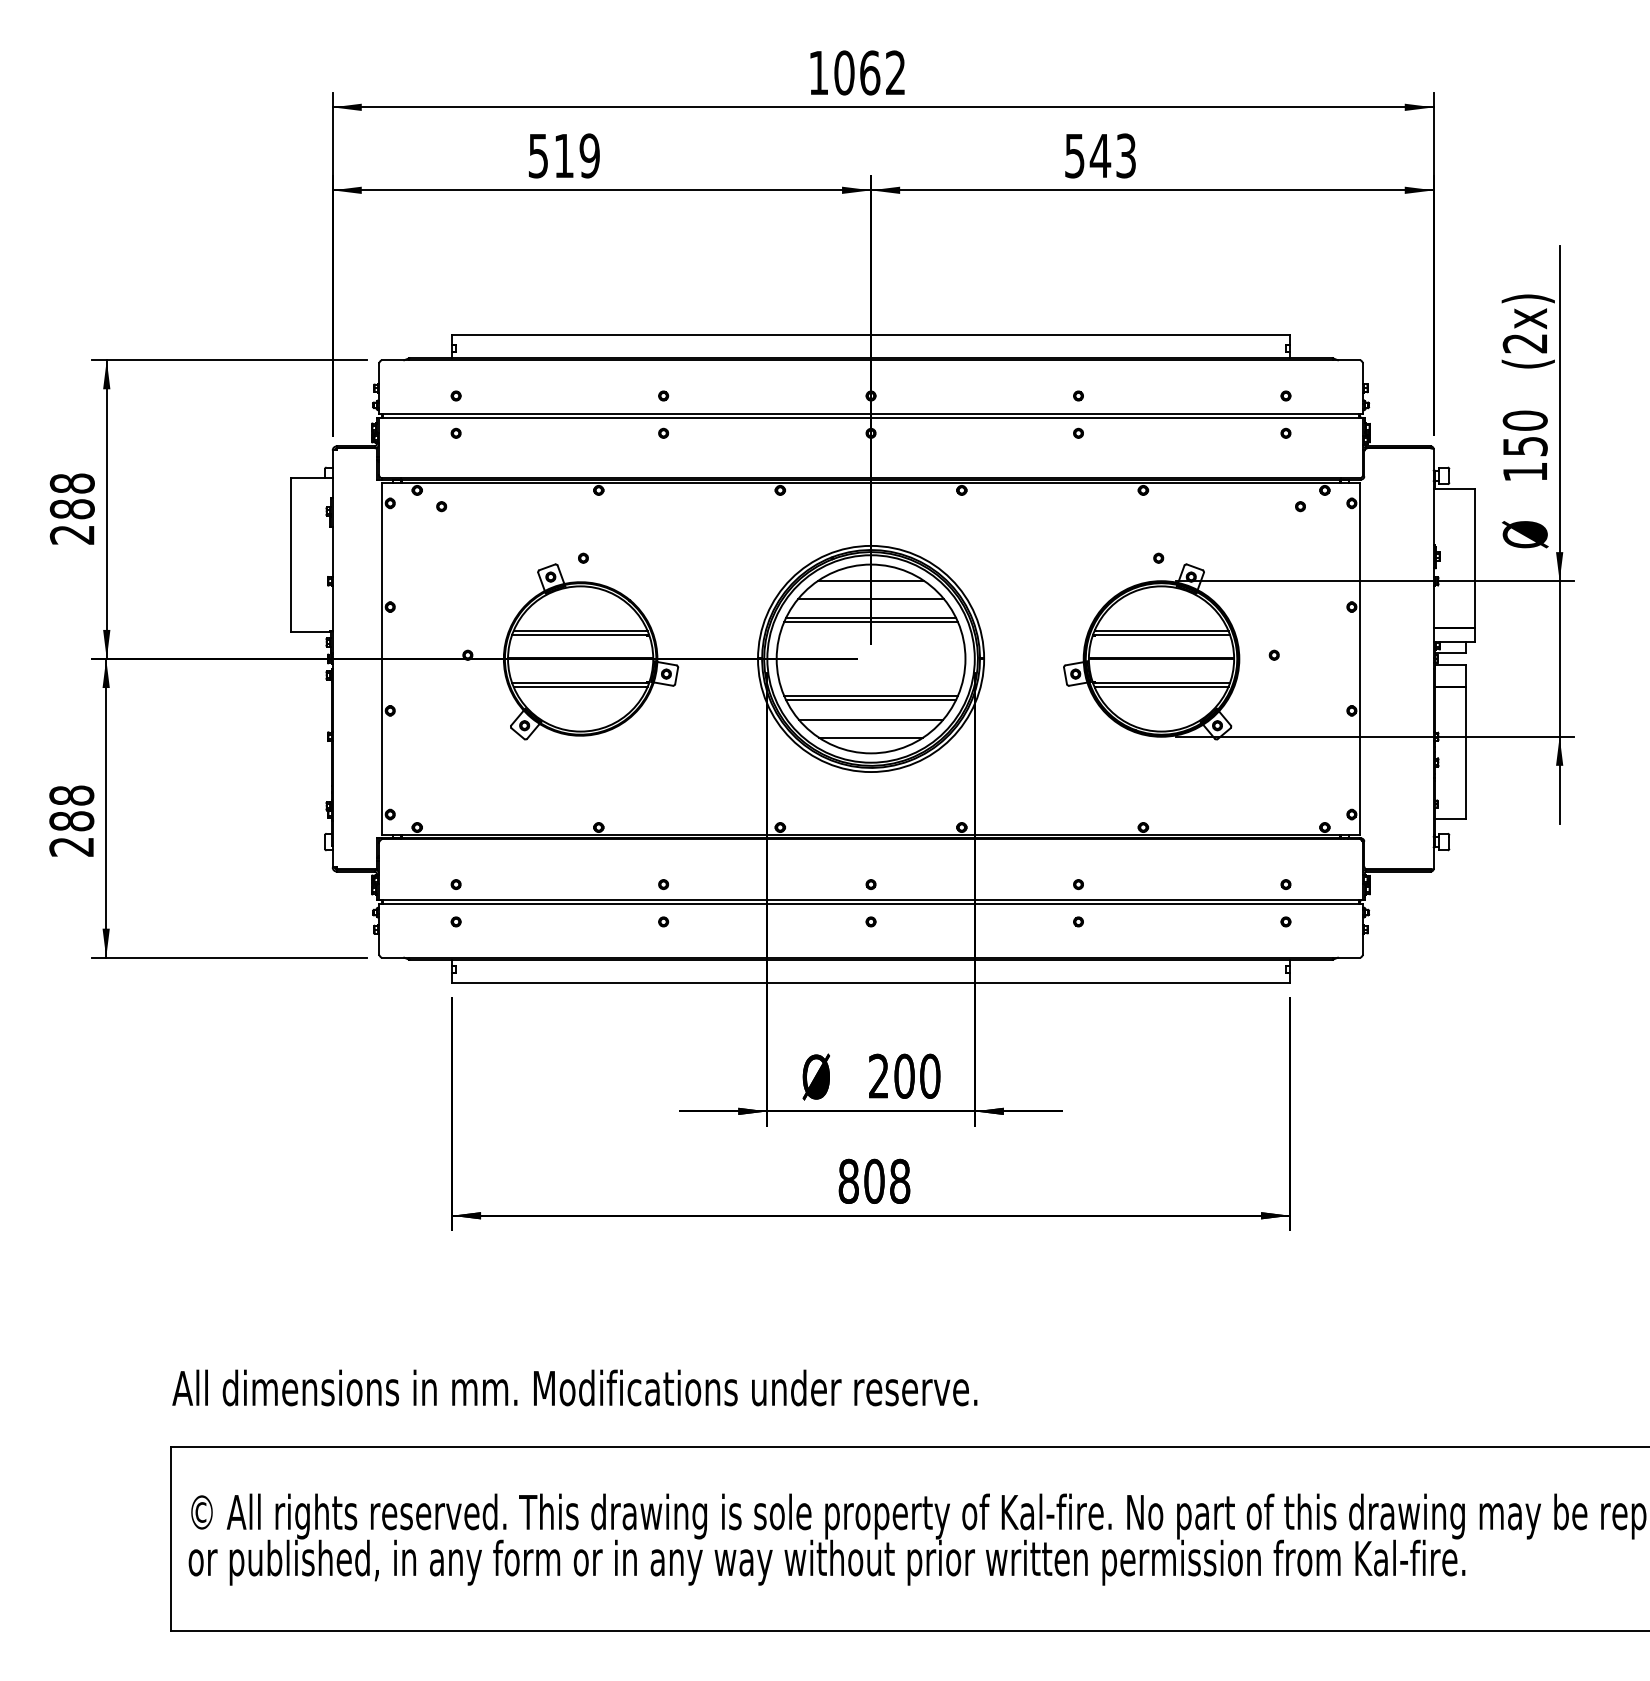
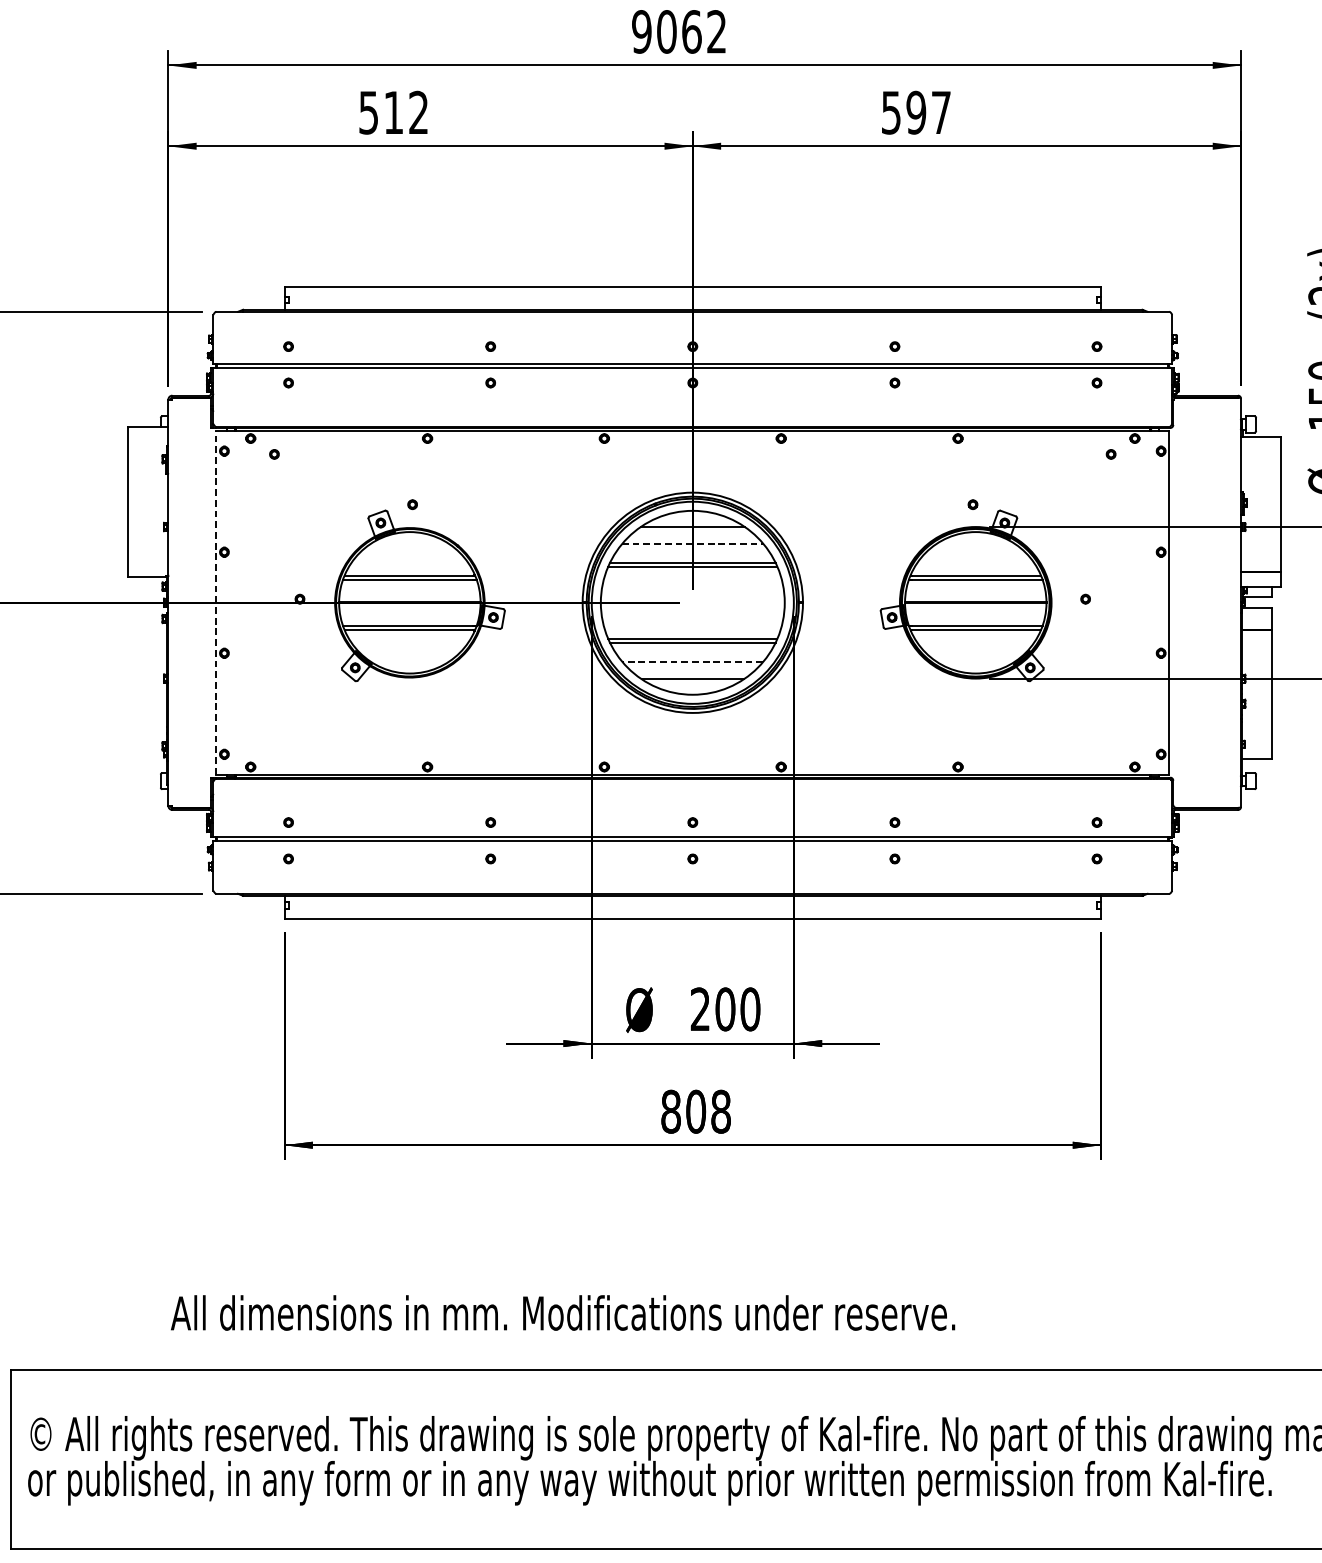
text: (818, 72) -> (641, 31), 1062 -> 9062
text: (589, 155) -> (418, 112), 519 -> 512
text: (1112, 155) -> (928, 112), 543 -> 597
line: (871, 598) -> (693, 543), solid -> dashed
line: (382, 658) -> (216, 602), solid -> dashed
line: (870, 719) -> (692, 661), solid -> dashed
text: (574, 1387) -> (562, 1312), moved

